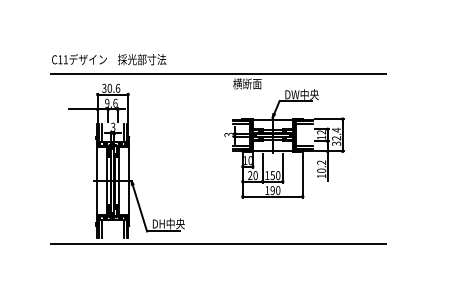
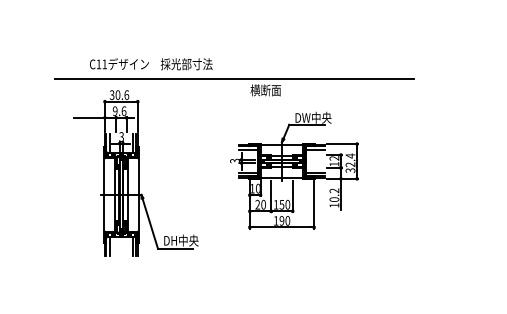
text: (109, 59) -> (151, 64), moved
part: (284, 143) -> (294, 170), moved
line: (218, 243) -> (234, 261), removed

